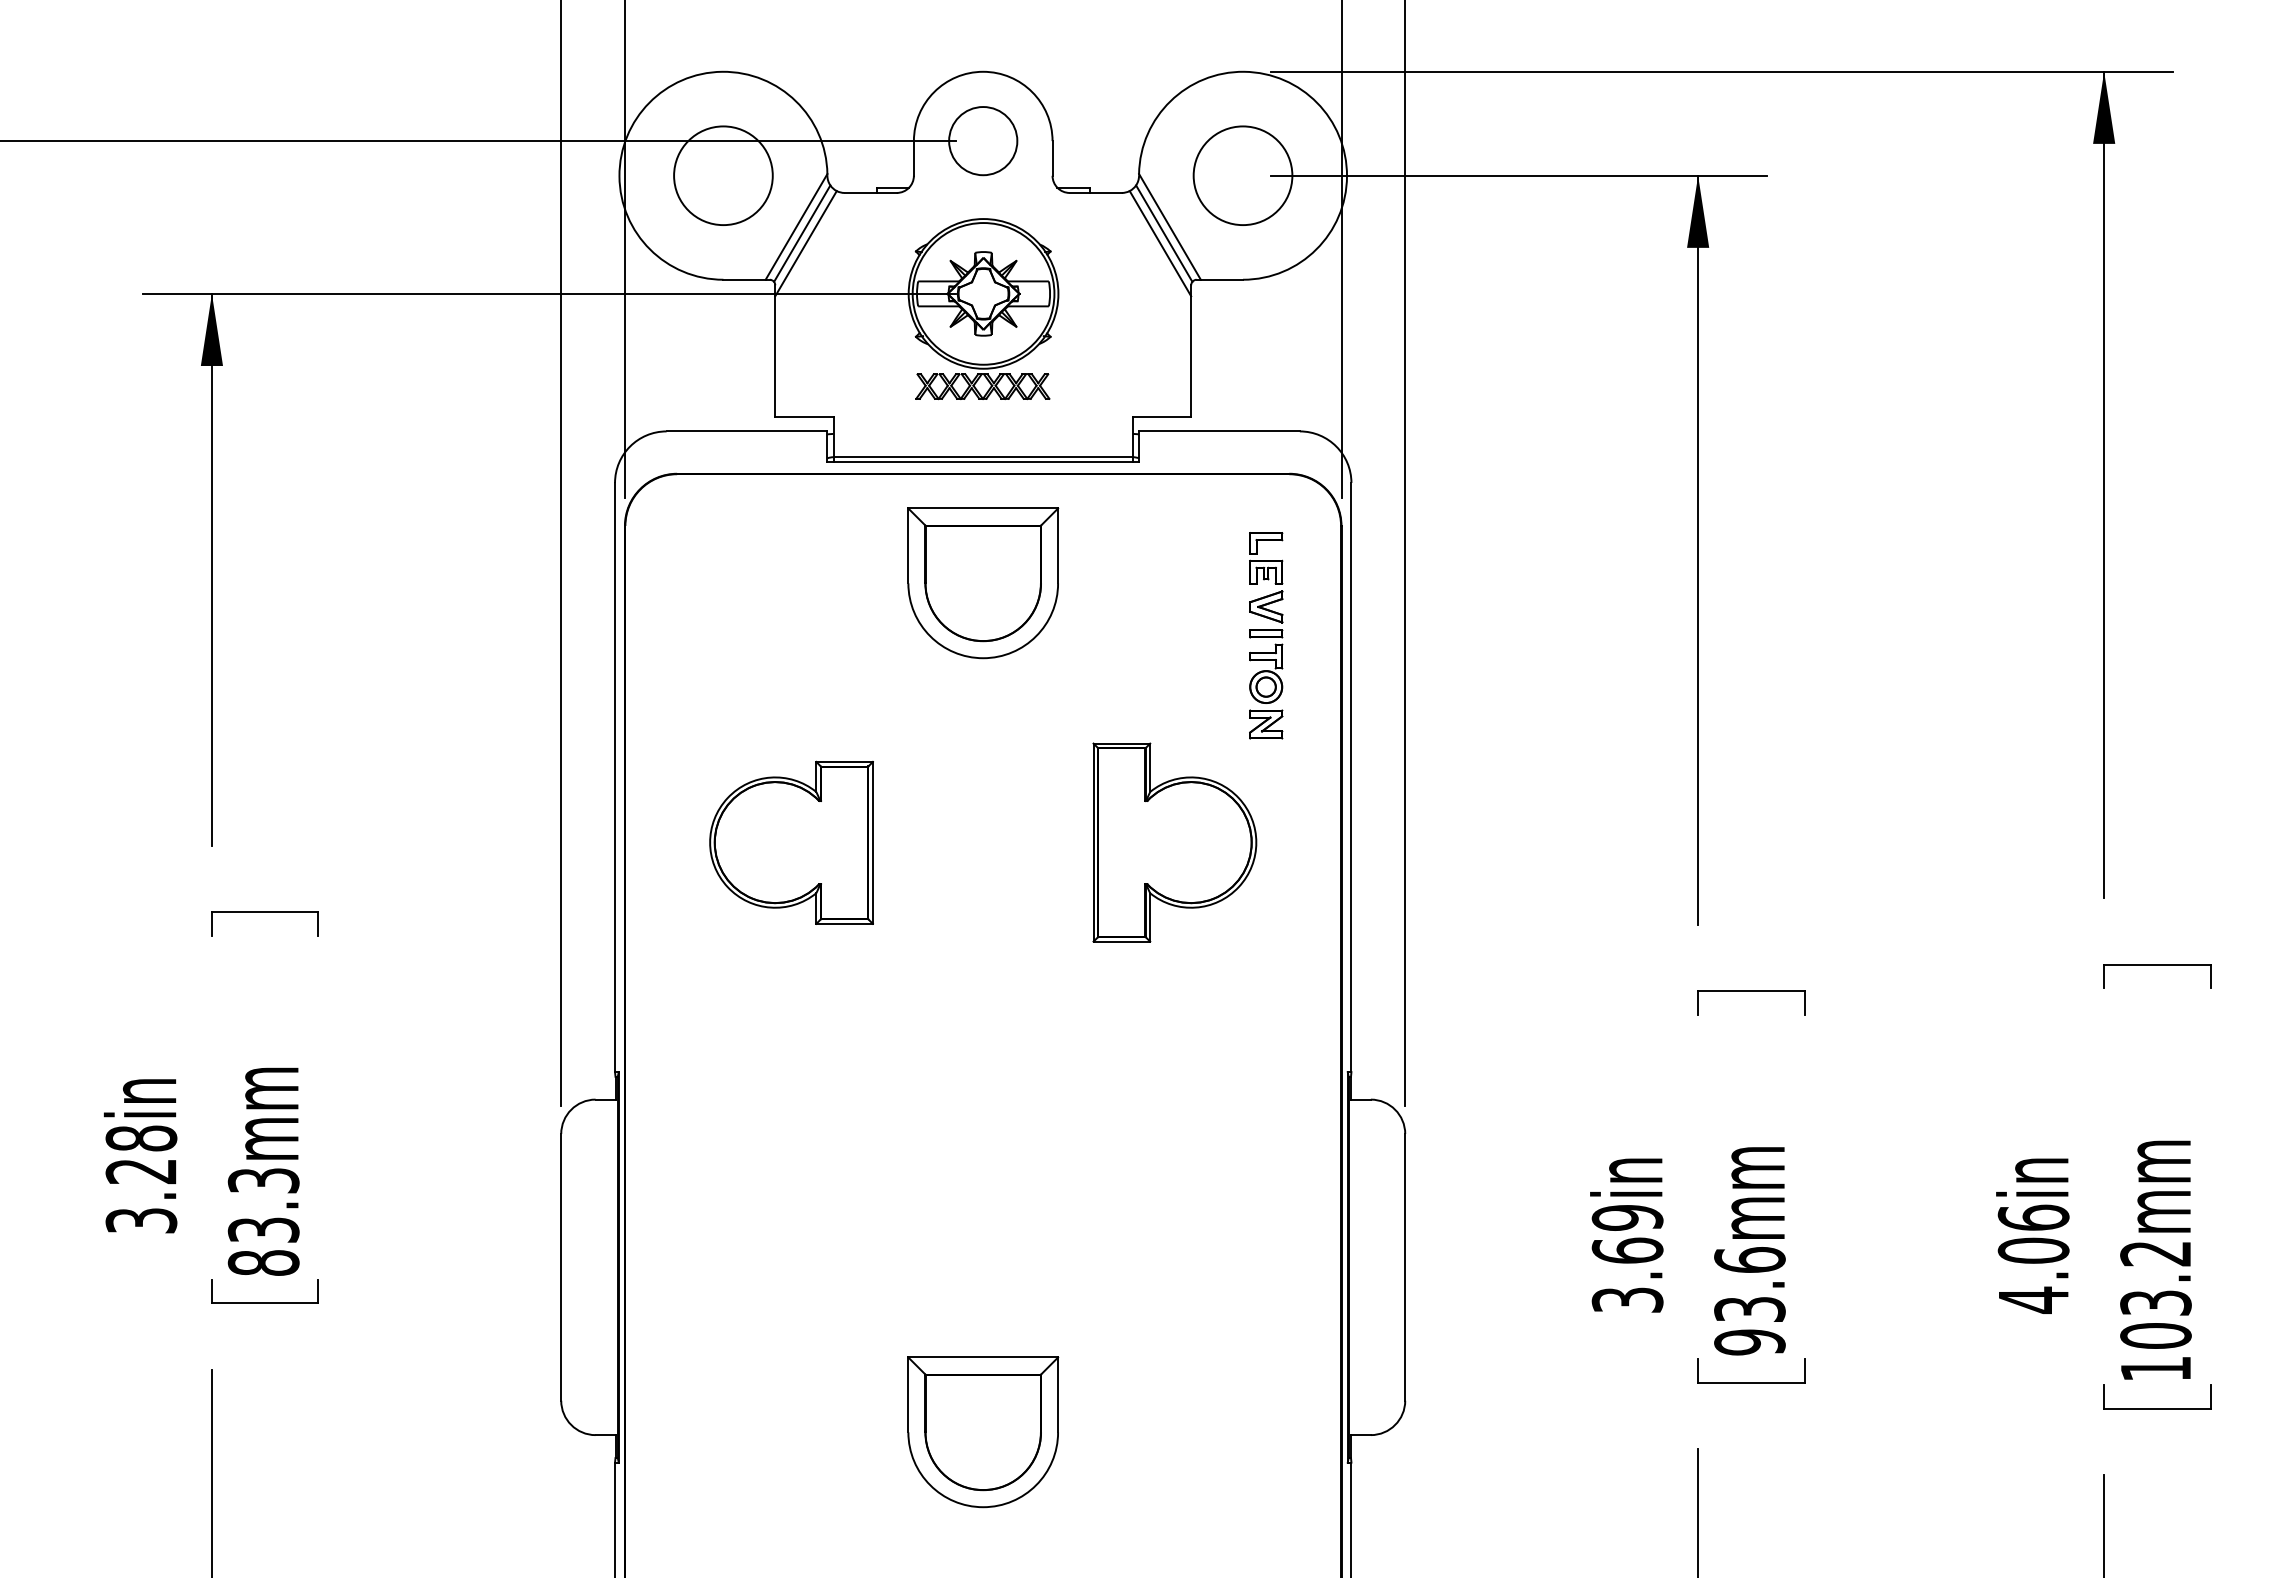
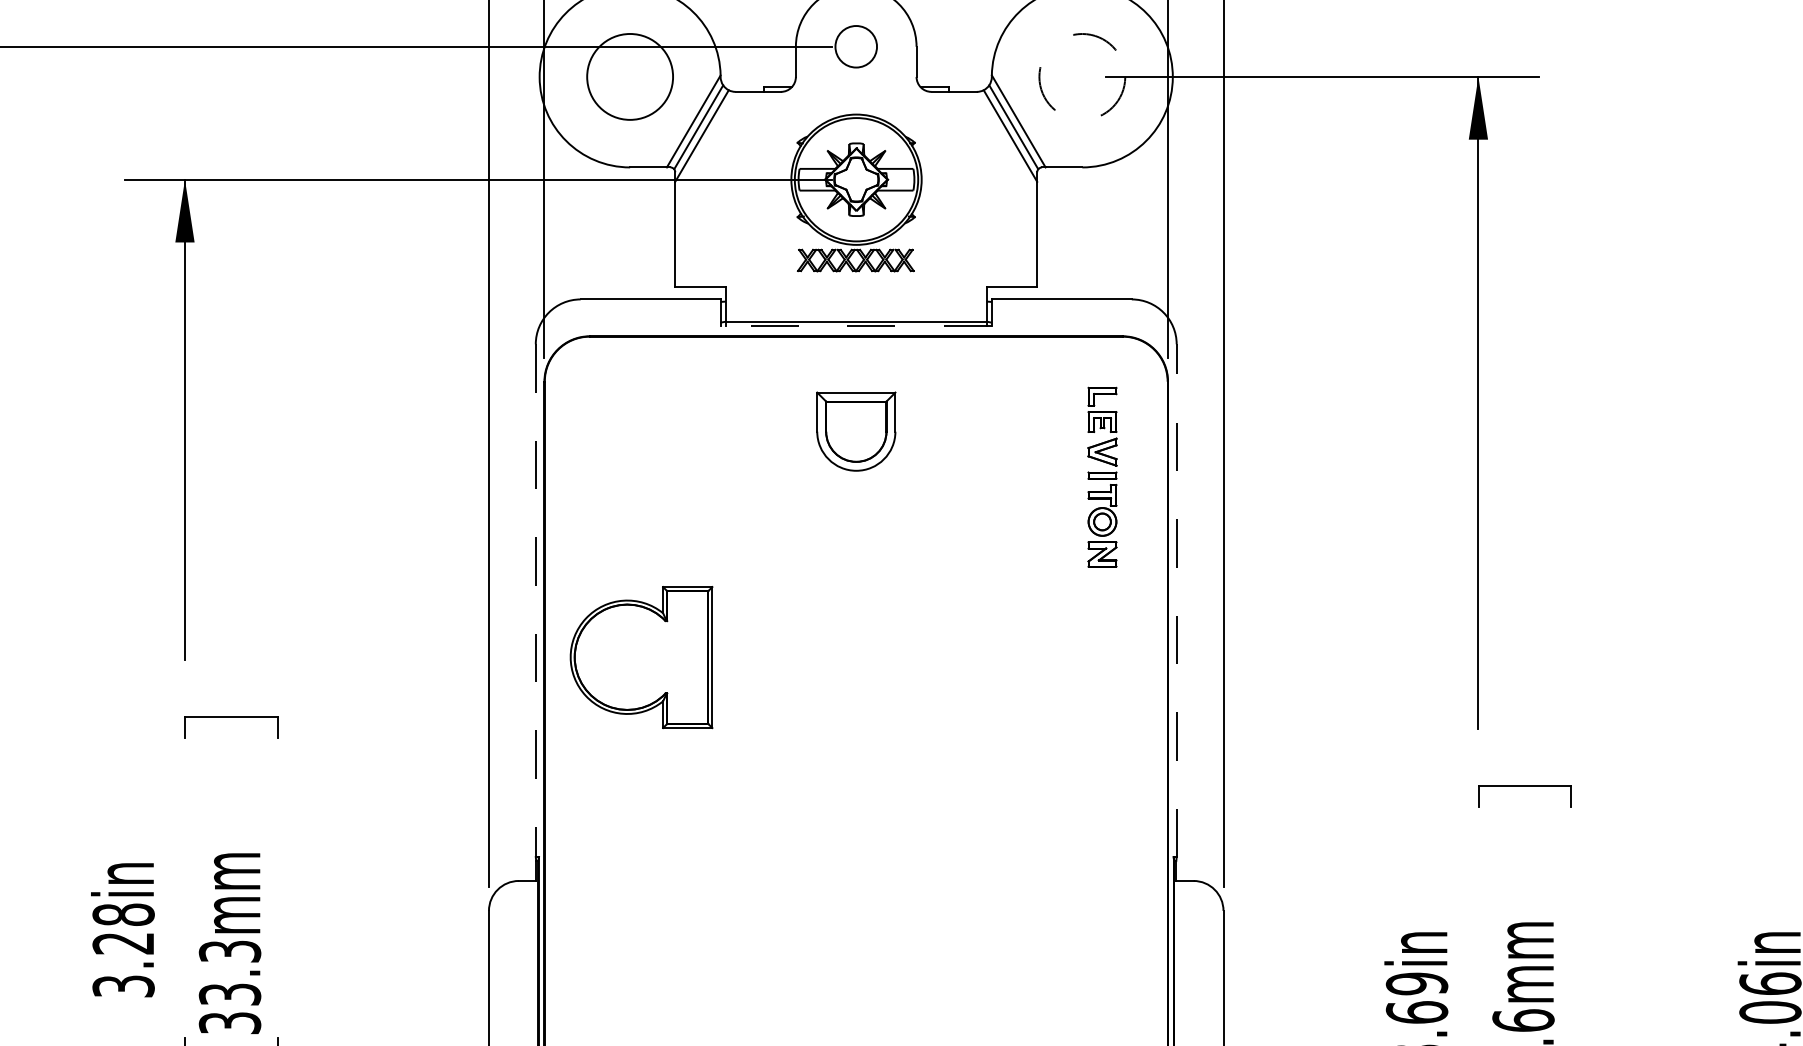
circle: (983, 141) -> (856, 47), size x0.7
circle: (1242, 175) -> (1081, 76), solid -> dashed
line: (983, 461) -> (856, 325), solid -> dashed
part: (983, 583) -> (856, 431), size x0.6
line: (615, 777) -> (536, 600), solid -> dashed
line: (1351, 777) -> (1176, 600), solid -> dashed
part: (791, 842) -> (641, 657), moved
part: (1174, 842) -> (1022, 657), removed
text: (263, 1262) -> (229, 1022), 83.3mm -> 33.3mm

